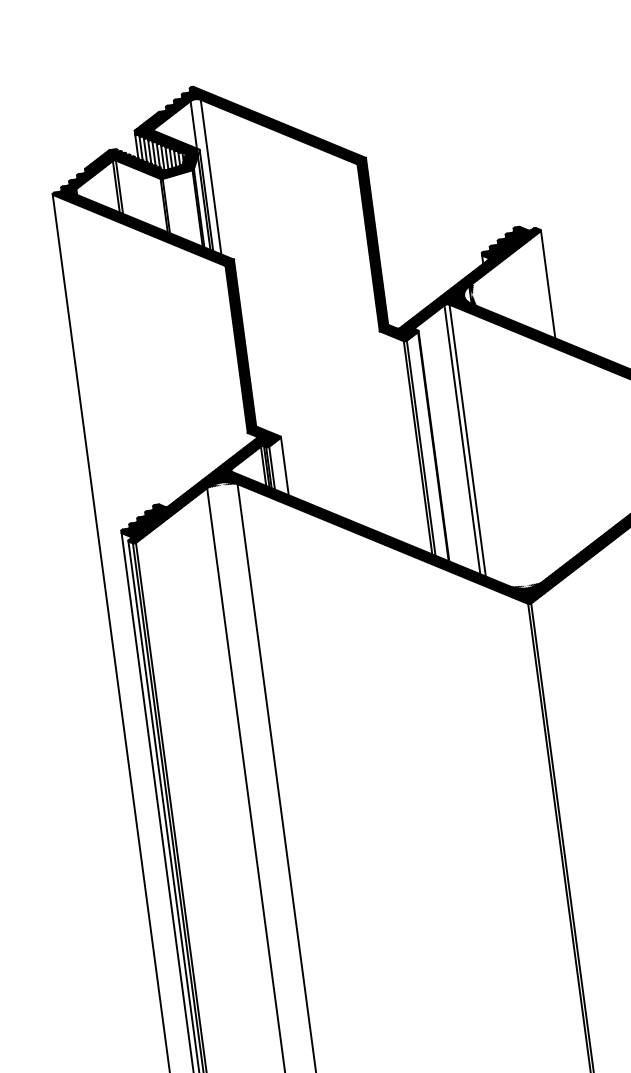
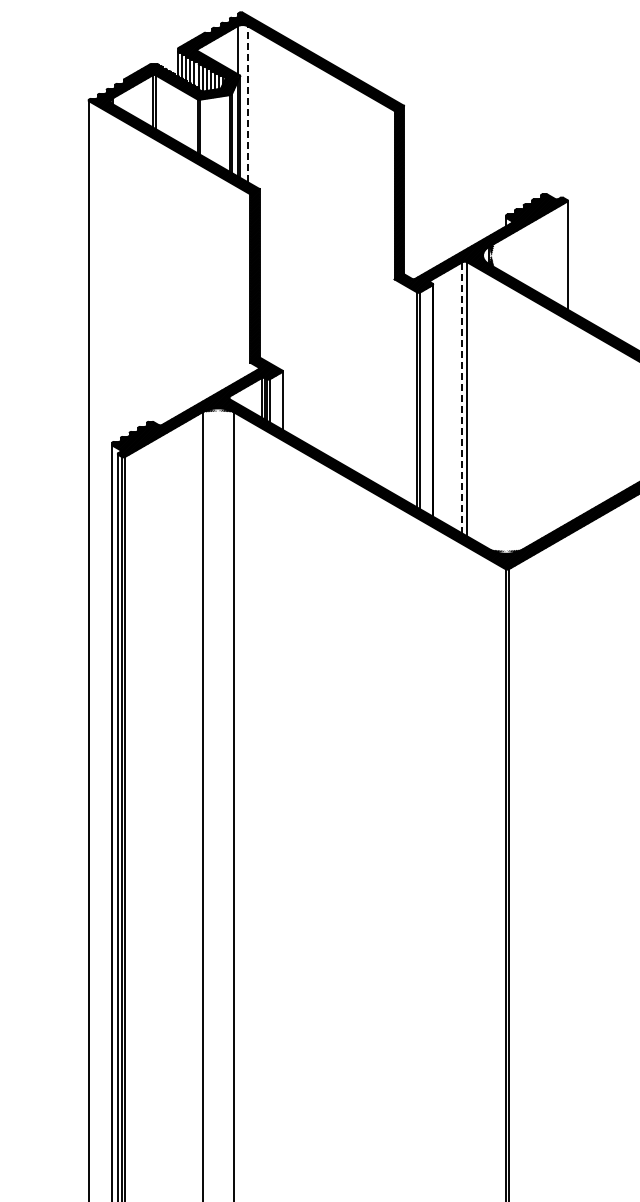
line: (210, 177) -> (247, 104), solid -> dashed
line: (462, 439) -> (462, 397), solid -> dashed

